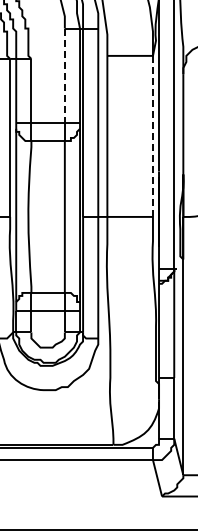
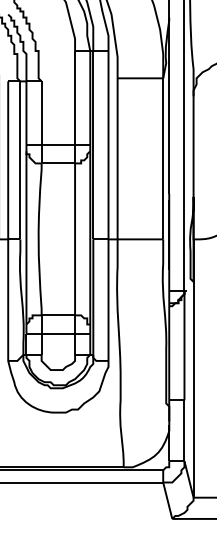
line: (65, 76) -> (75, 98), dashed -> solid
line: (153, 136) -> (163, 158), dashed -> solid

